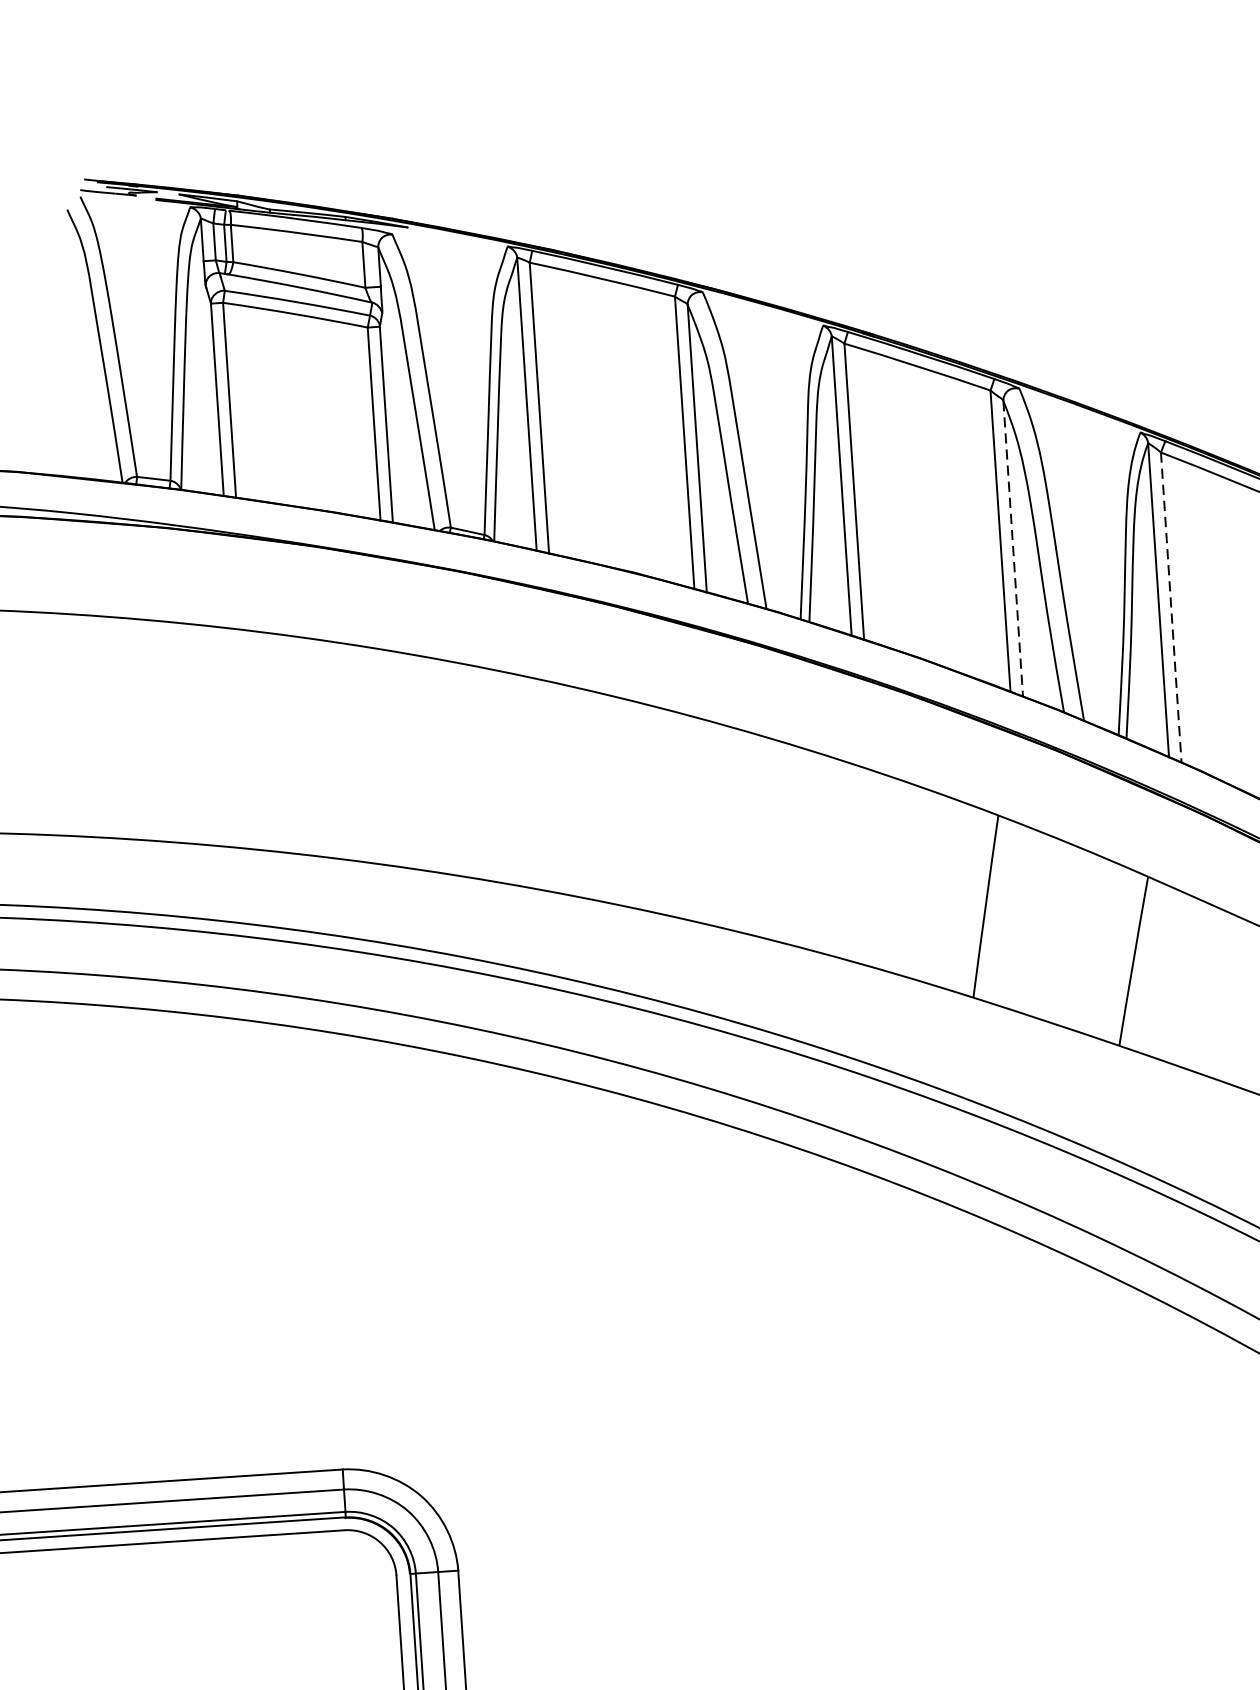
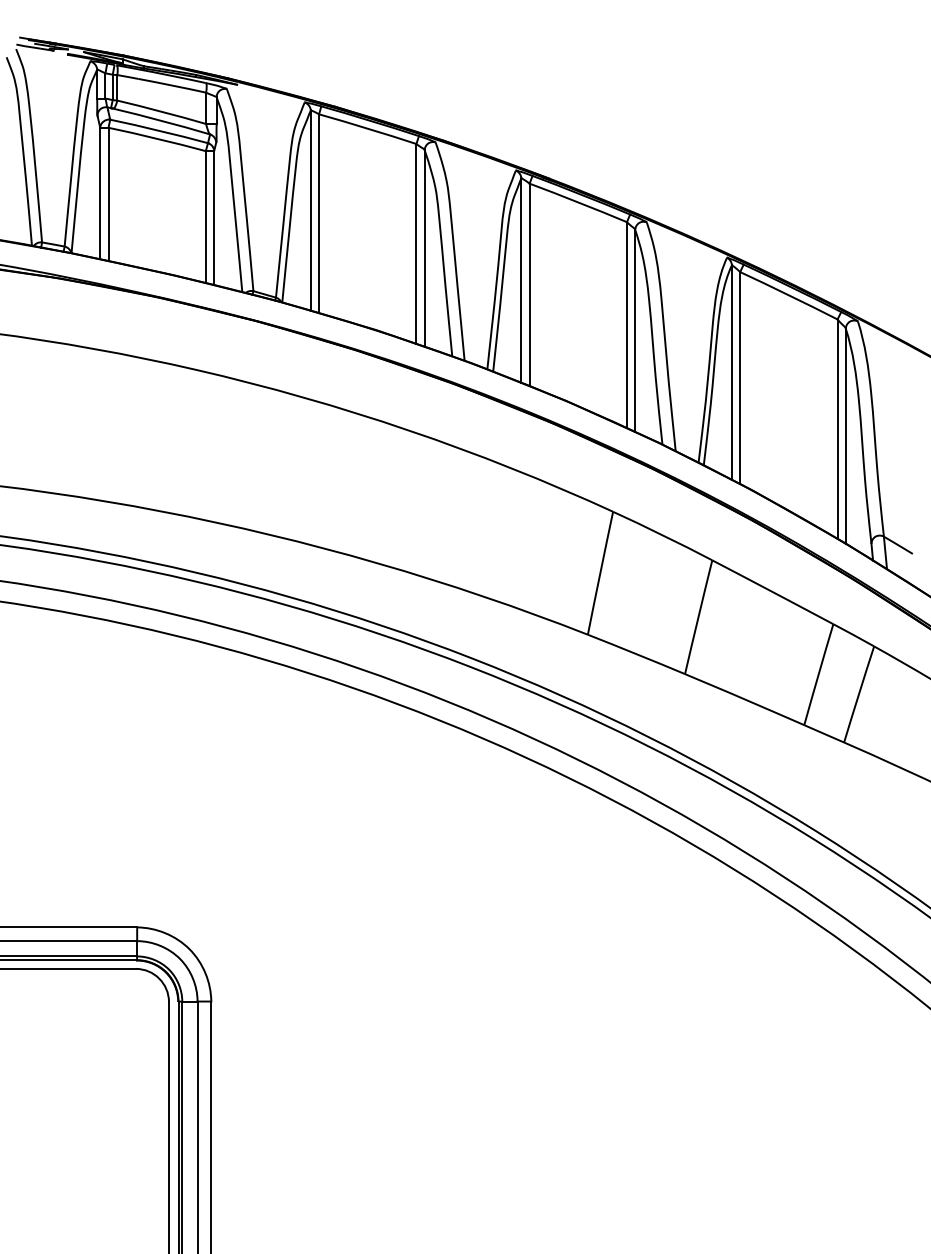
line: (1013, 549) -> (635, 331), dashed -> solid
line: (1171, 608) -> (740, 378), dashed -> solid

